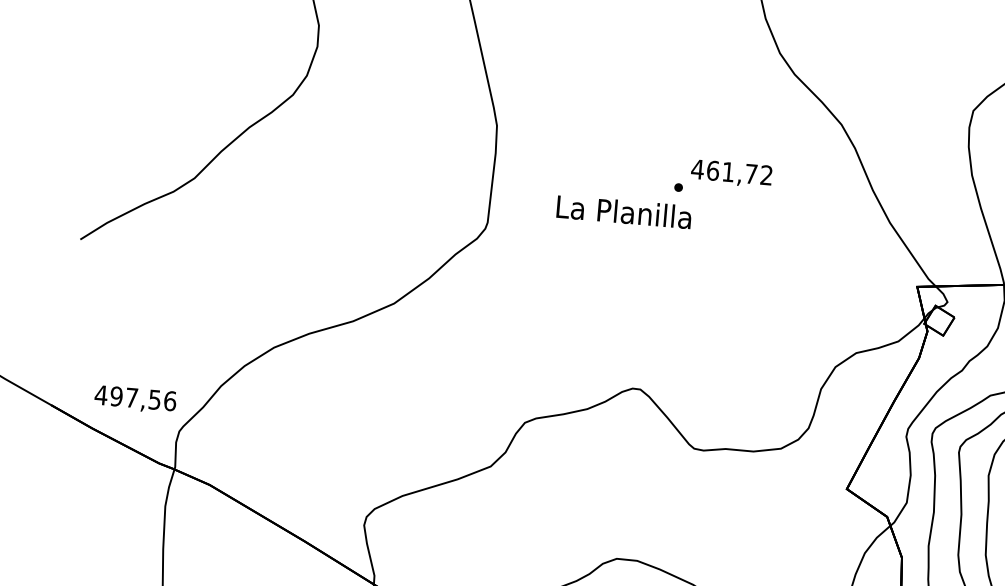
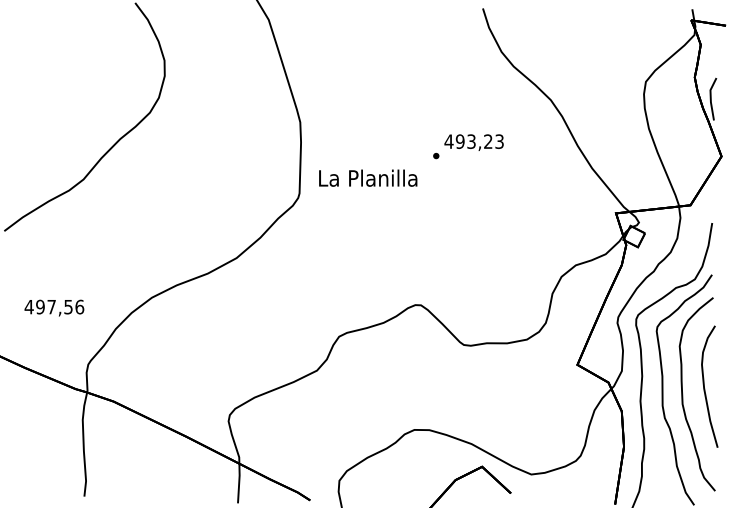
text: (739, 172) -> (479, 141), 461,72 -> 493,23
text: (624, 211) -> (368, 177), moved
text: (135, 398) -> (54, 307), moved

